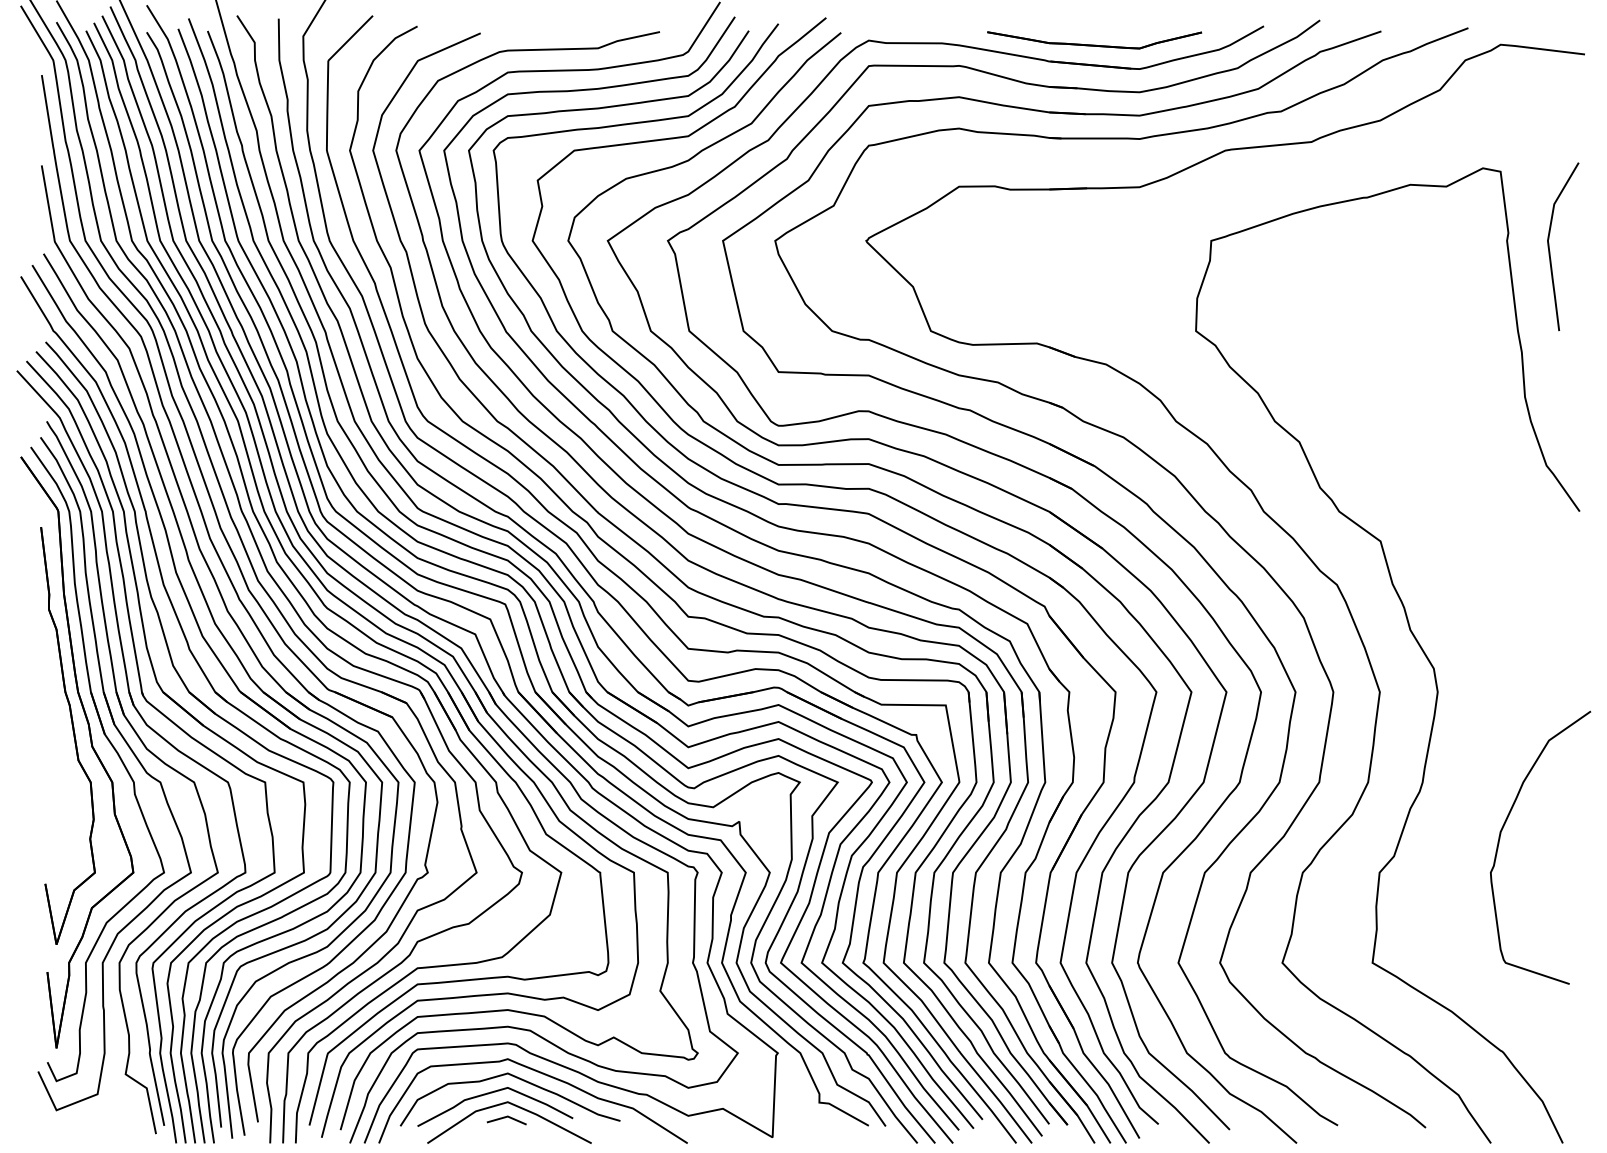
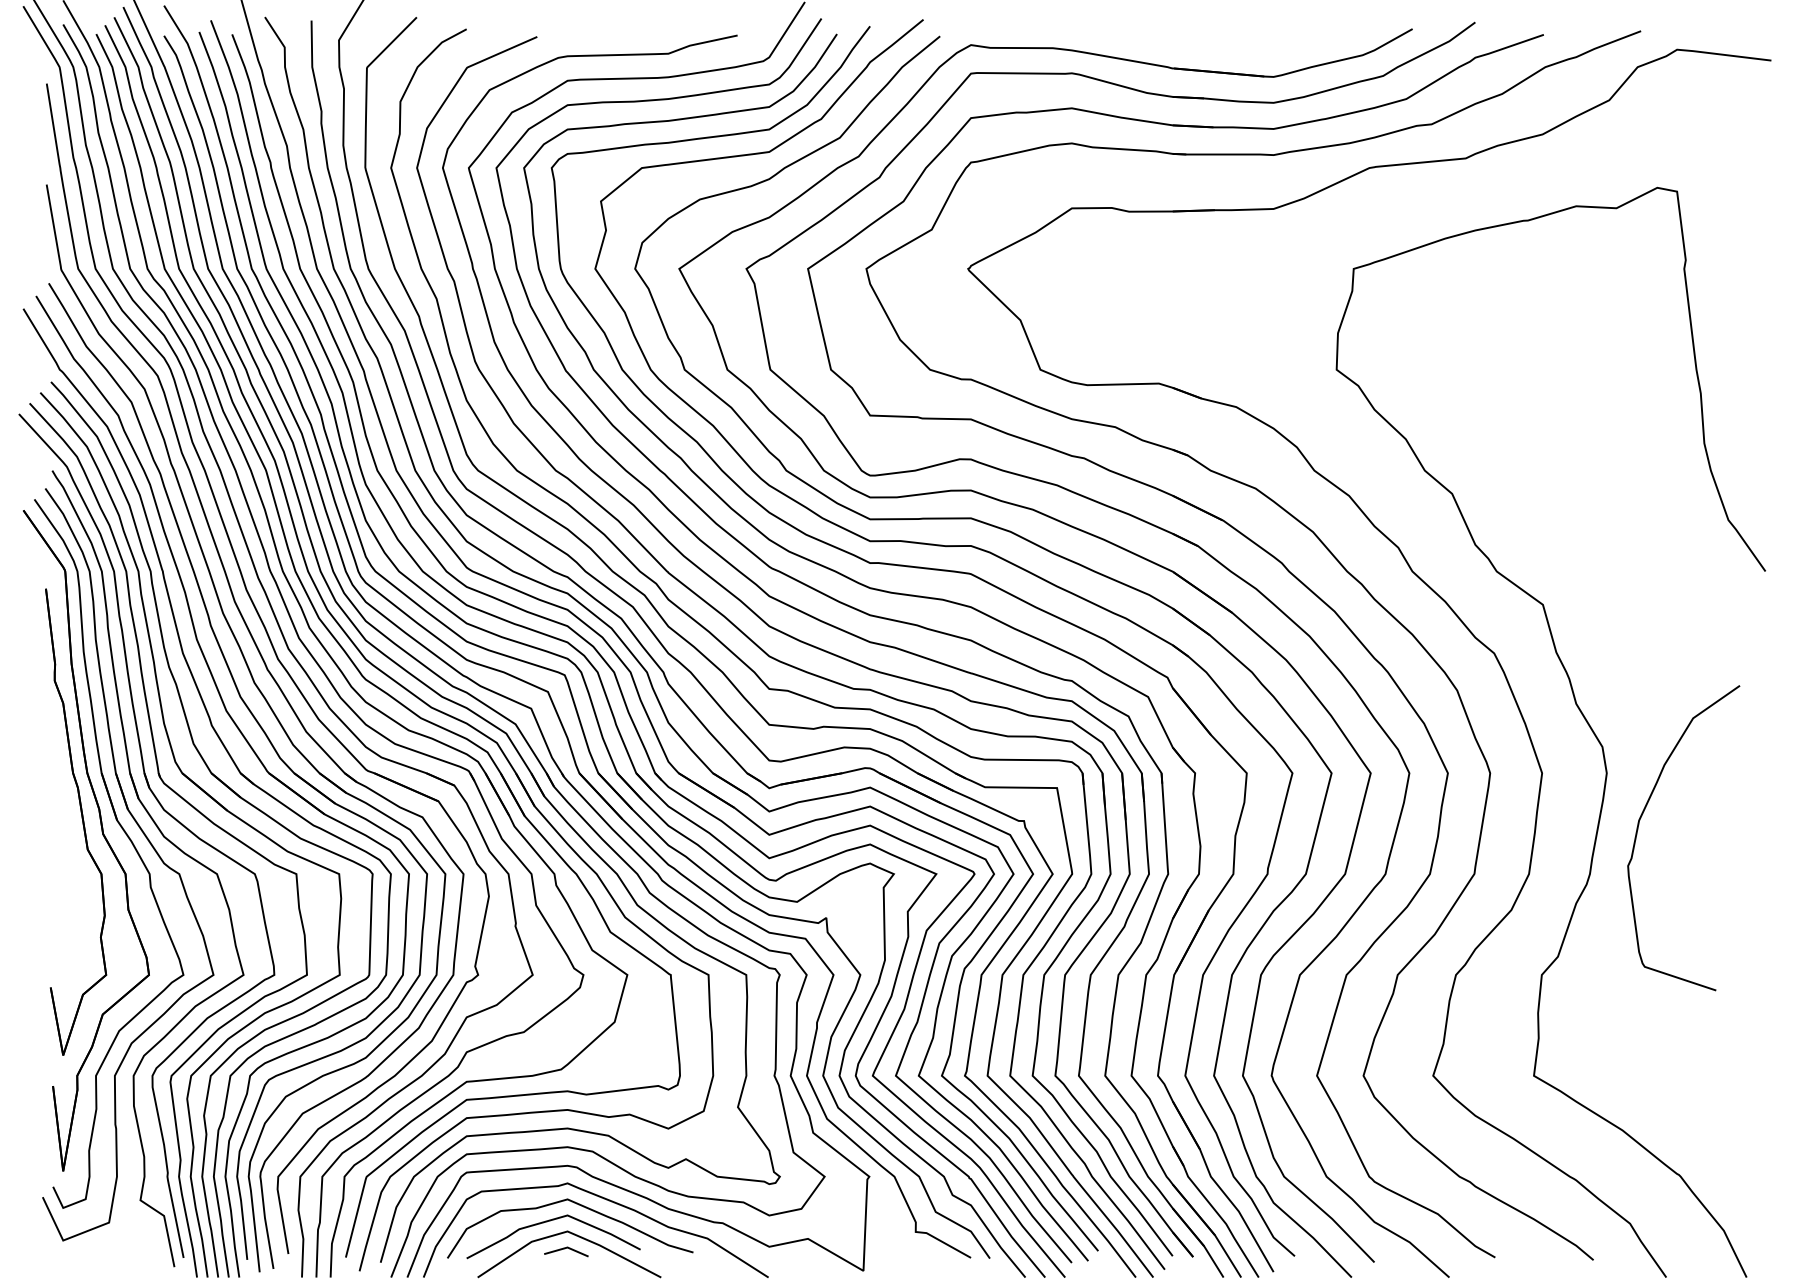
part: (1094, 40) -> (1223, 44), removed
curve: (1550, 249) -> (1732, 278), removed
curve: (1500, 840) -> (1638, 830), moved

